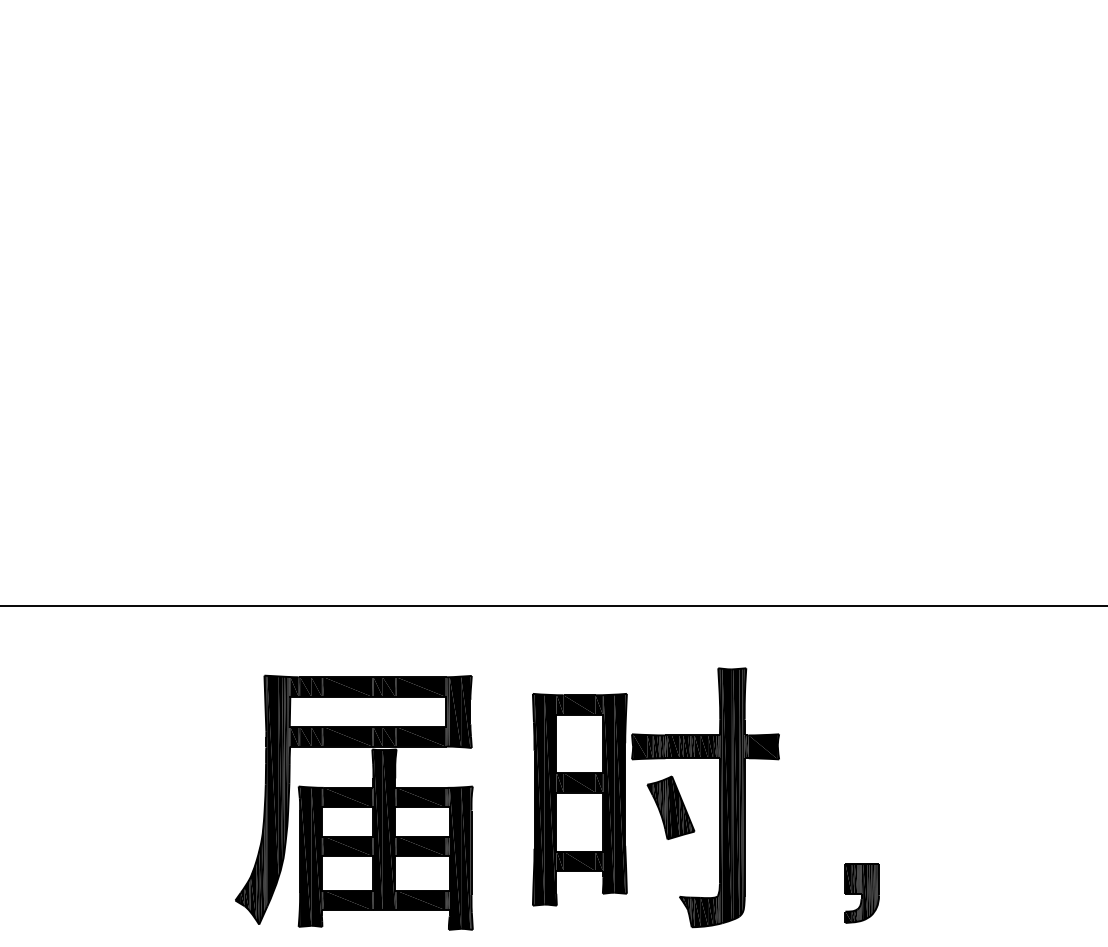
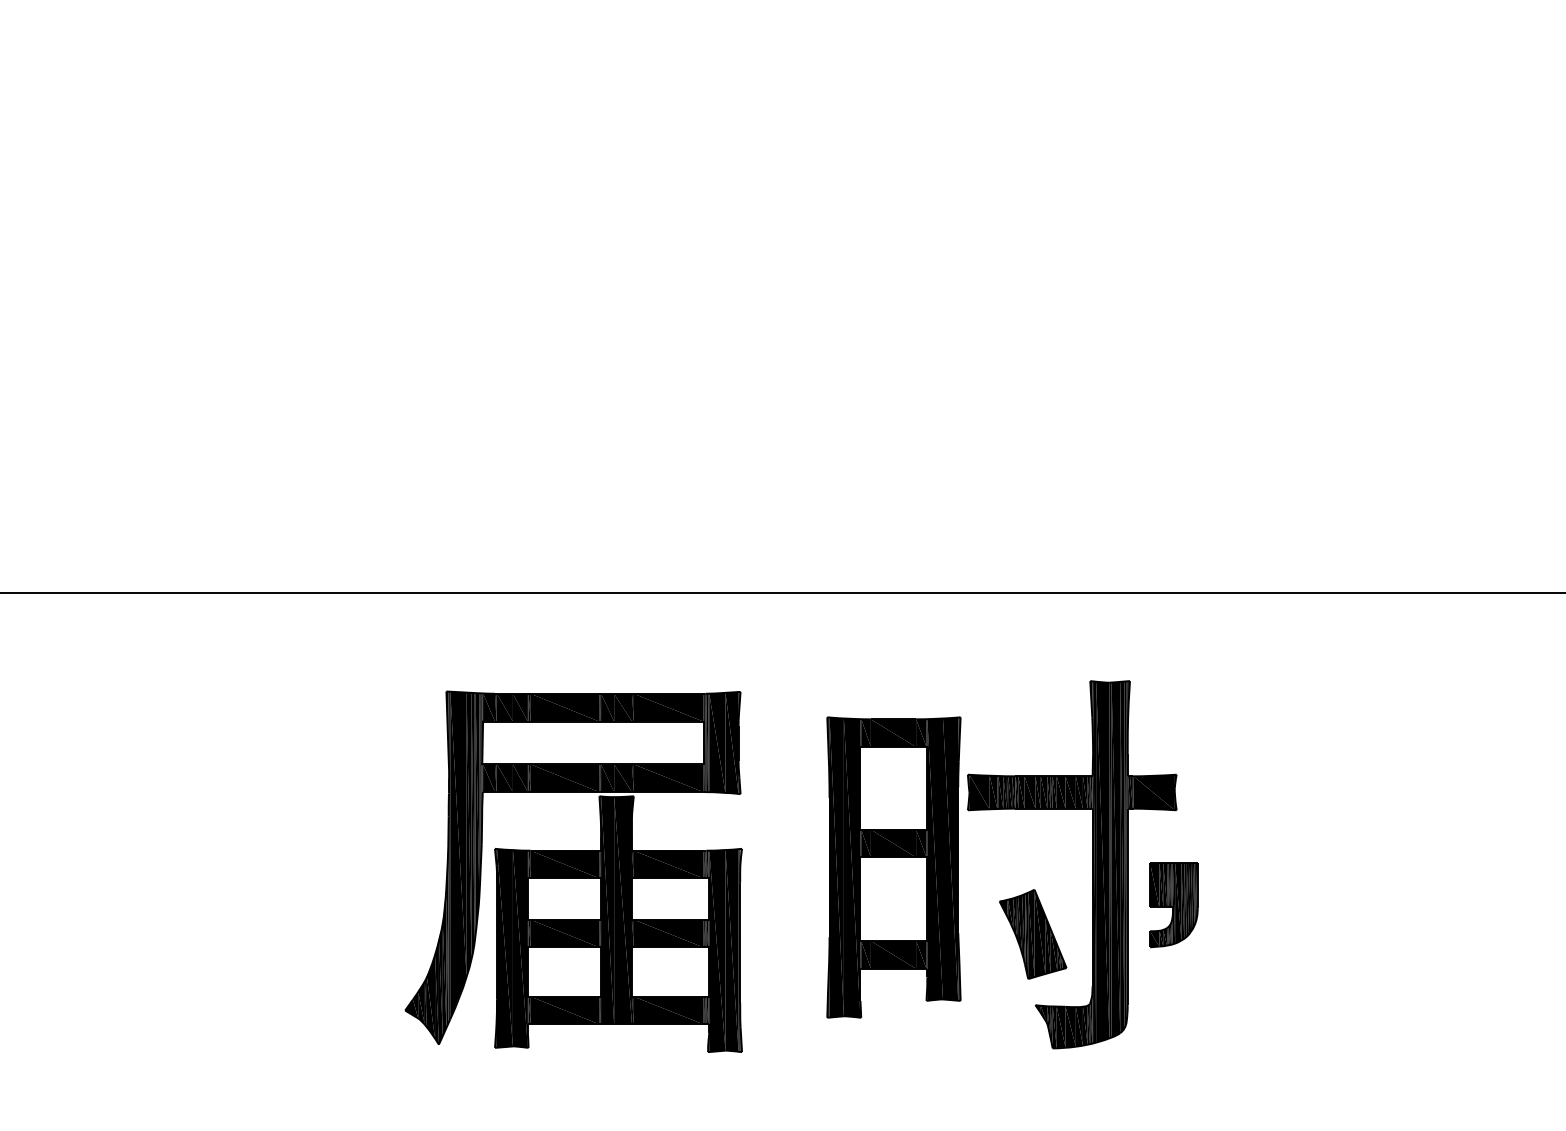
part: (670, 807) -> (1032, 933), moved
part: (861, 893) -> (1172, 905), moved

